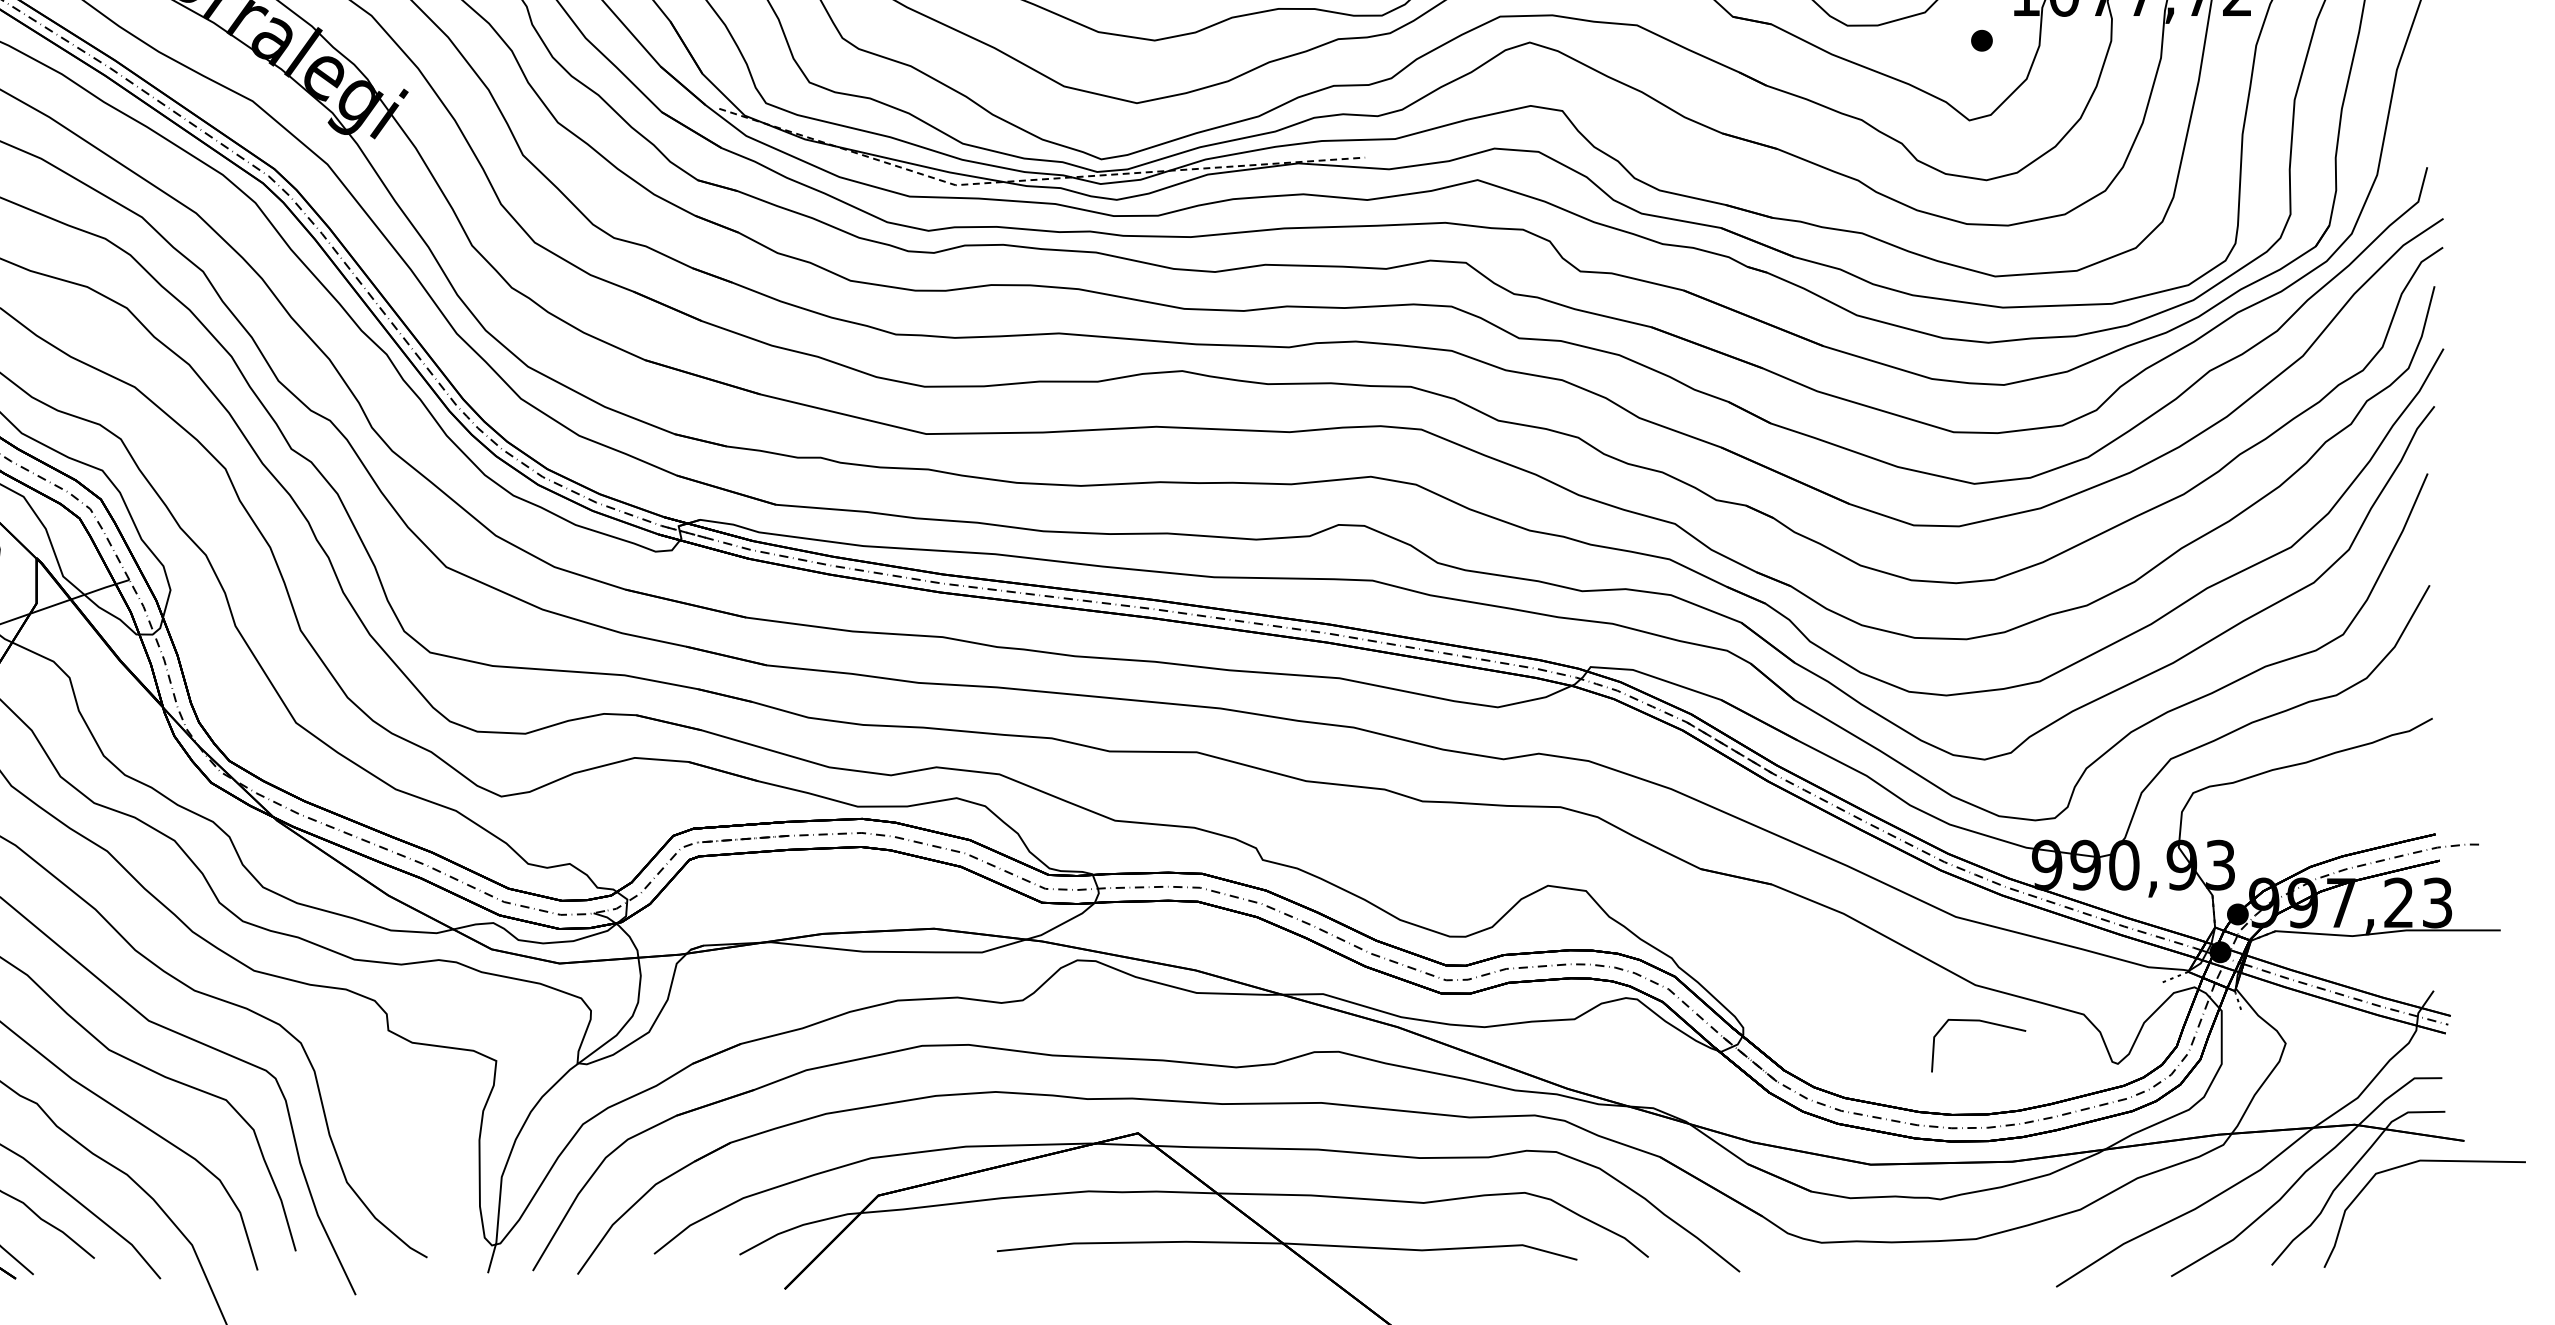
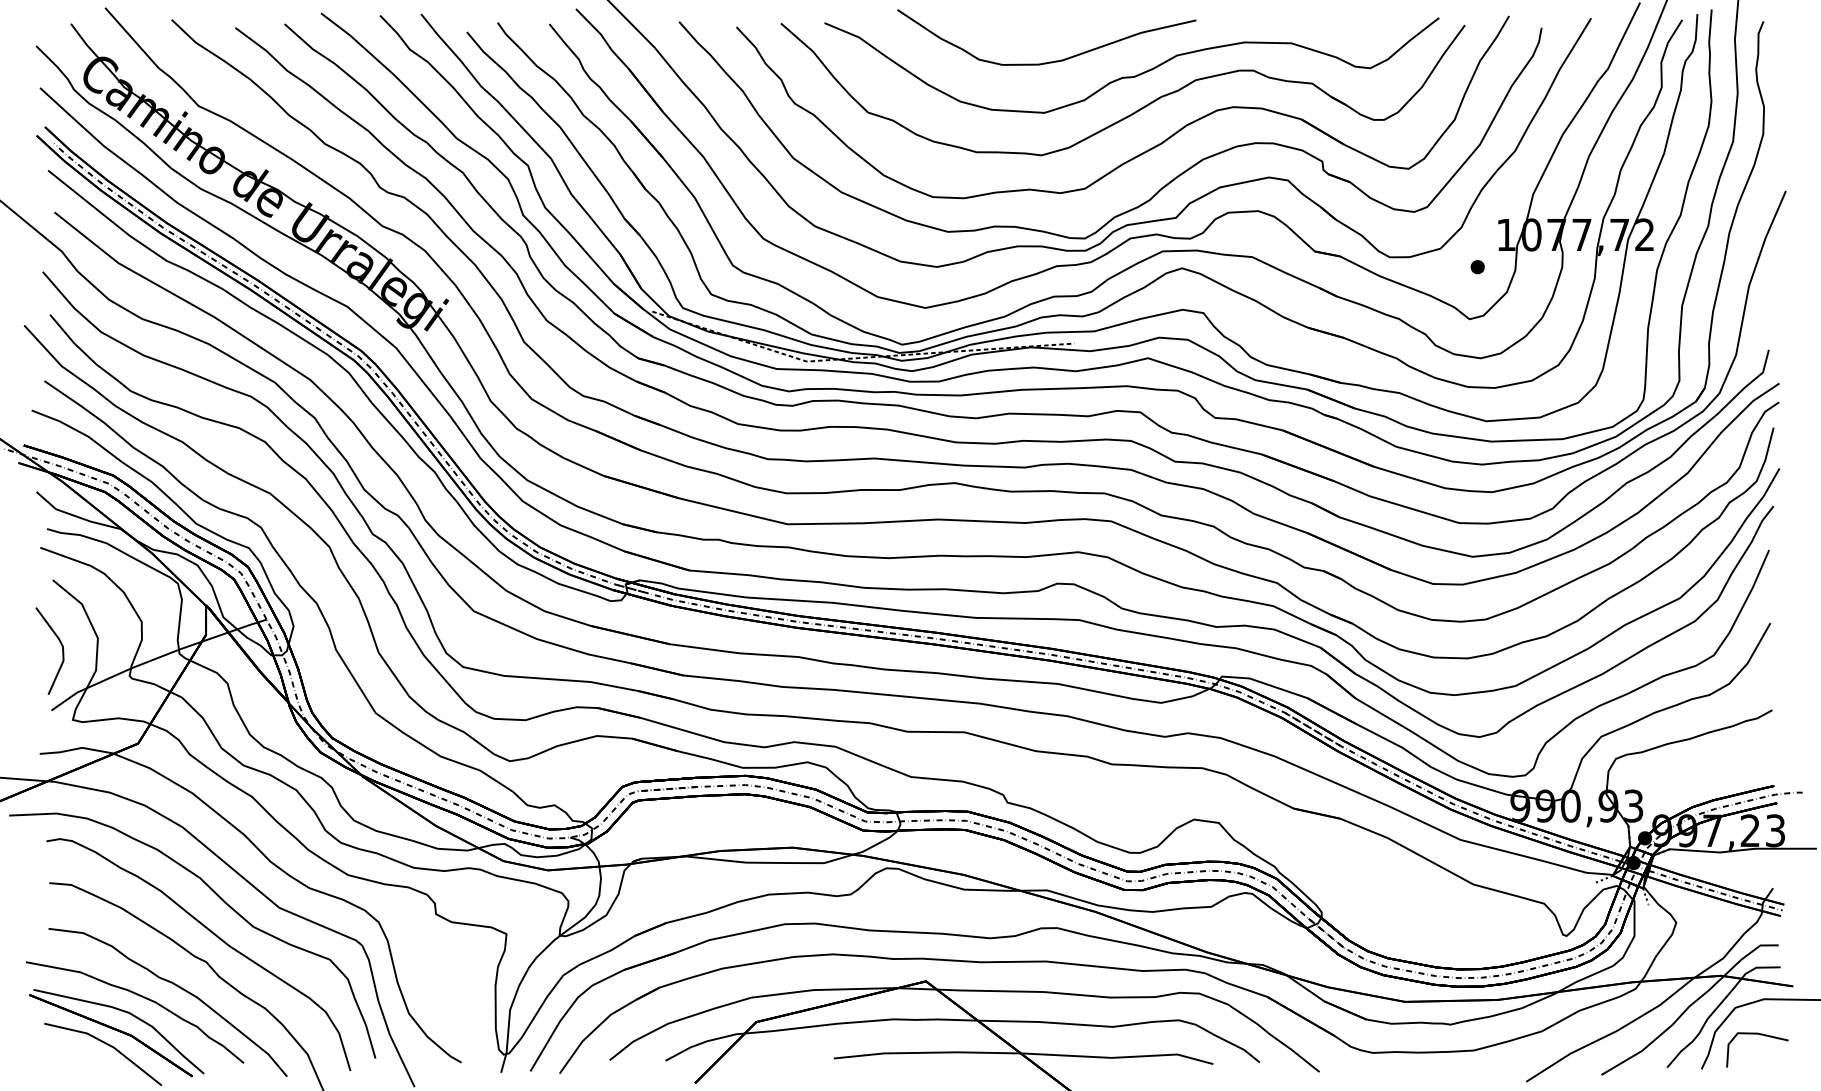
line: (1983, 1023) -> (1760, 1035), moved

